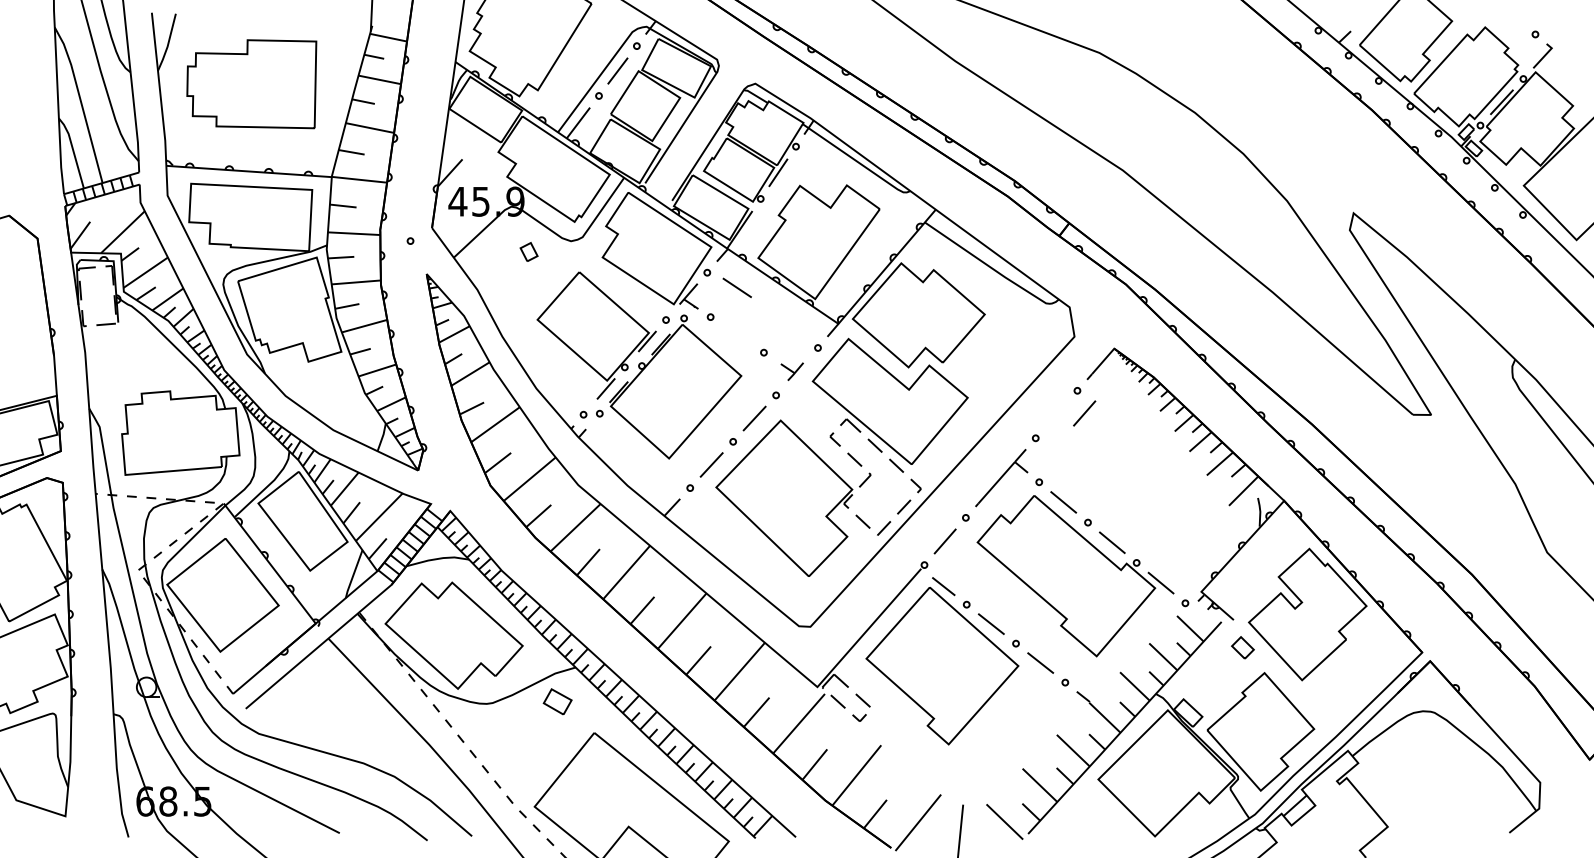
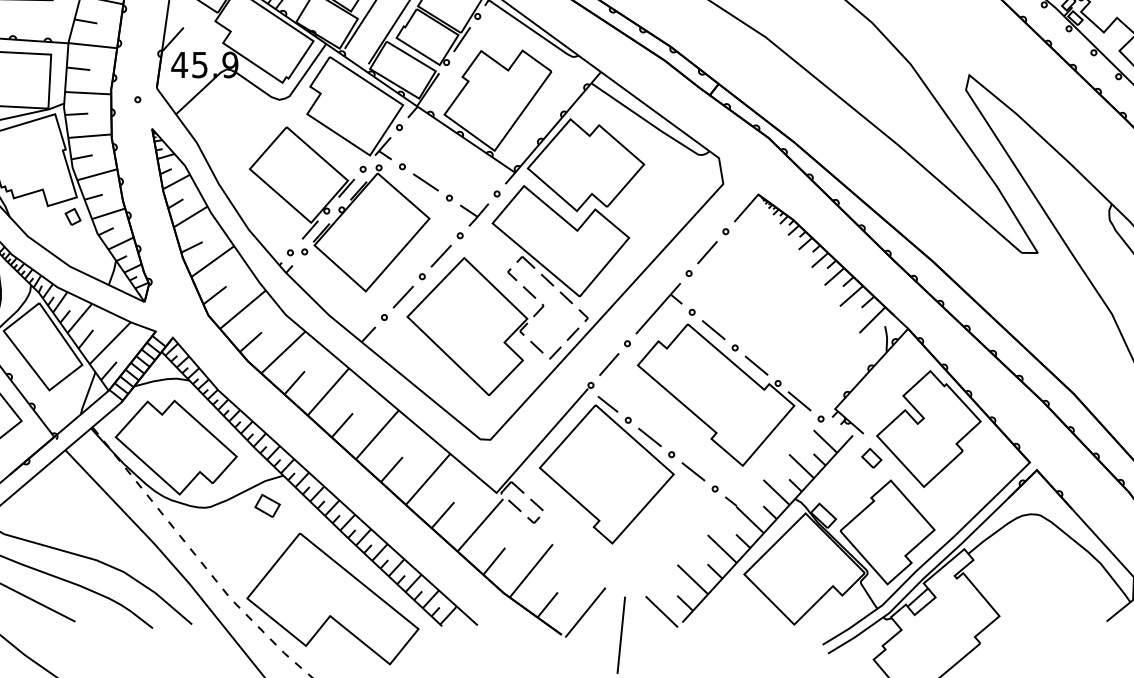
part: (528, 251) -> (72, 216), moved
line: (736, 287) -> (425, 182), moved
part: (791, 371) -> (473, 214), size x1.43
line: (1084, 413) -> (707, 252), moved

